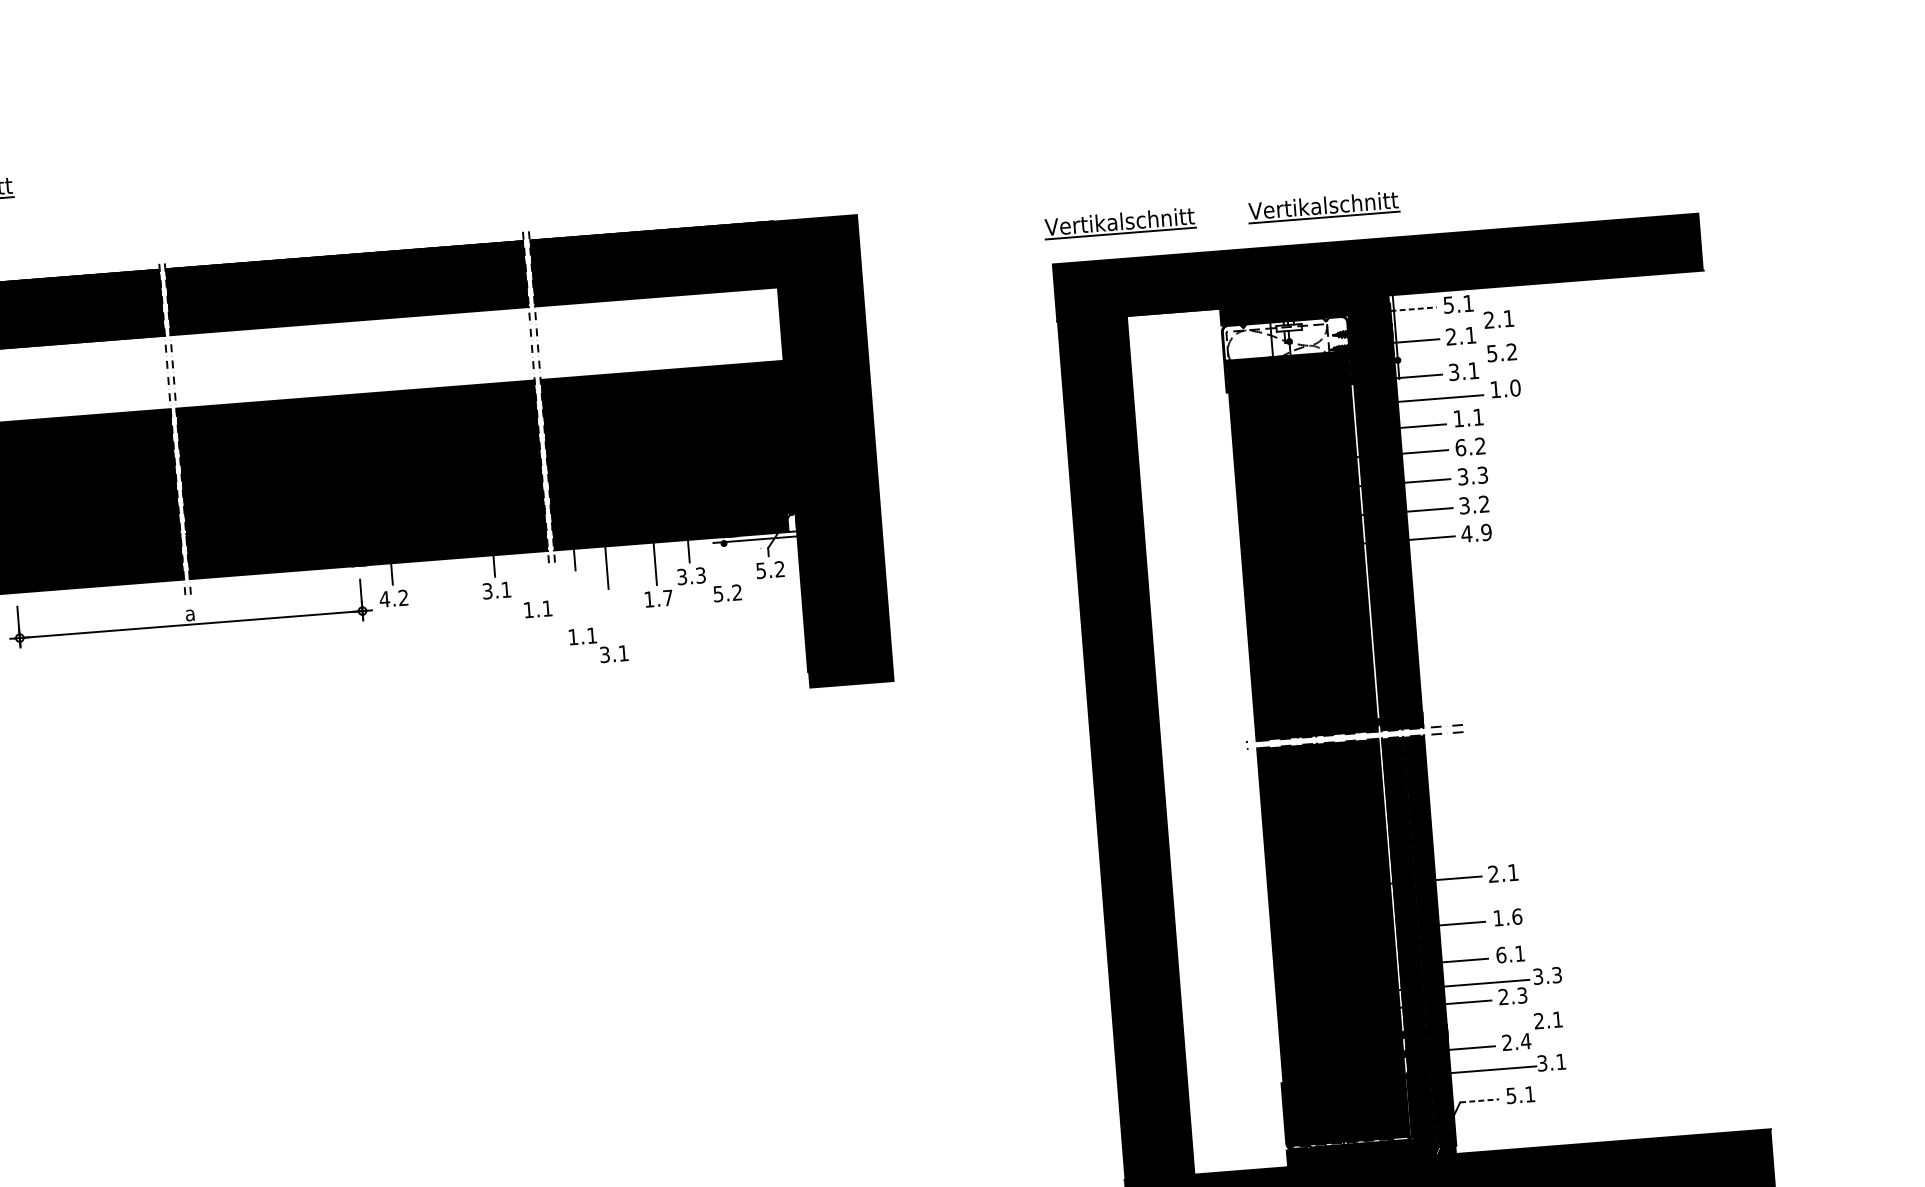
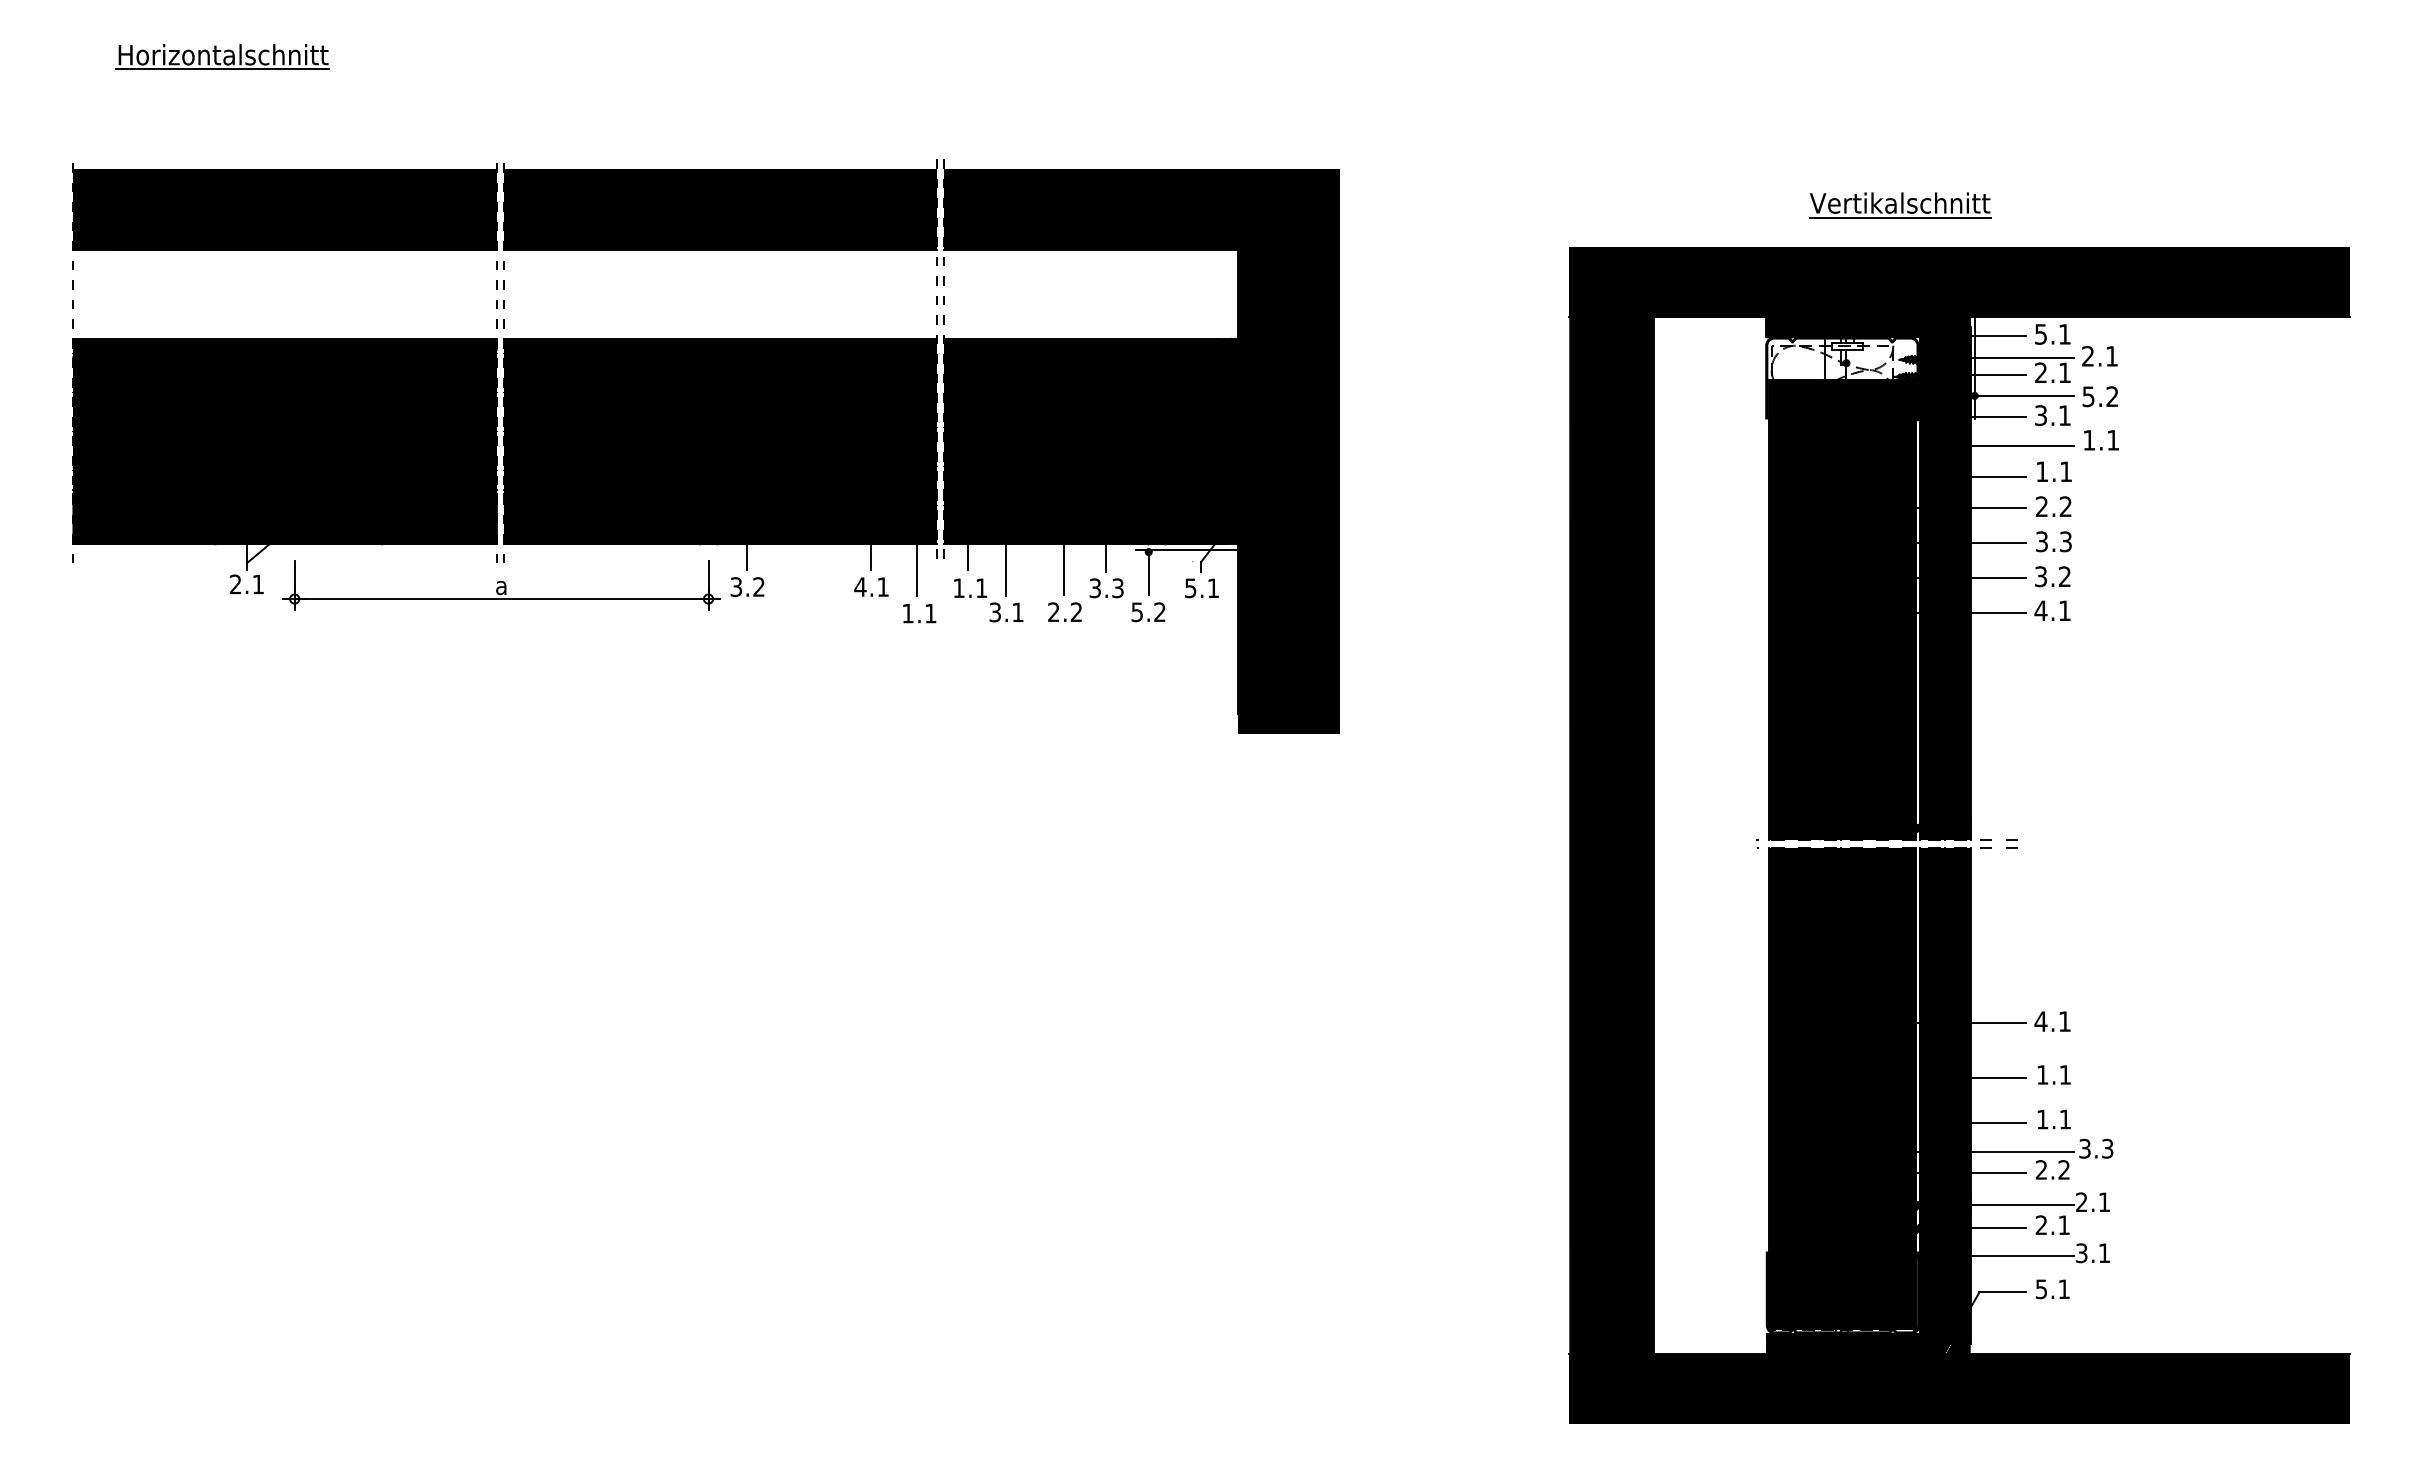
part: (1120, 223) -> (1654, 205), removed
line: (1413, 309) -> (1998, 336), dashed -> solid
line: (1433, 326) -> (2020, 358), added
line: (1438, 356) -> (2023, 395), added
text: (1515, 387) -> (2113, 439), 1.0 -> 1.1
text: (1460, 447) -> (2041, 506), 6.2 -> 2.2
fill: (792, 520) -> (1232, 531), added
text: (1486, 532) -> (2064, 610), 4.9 -> 4.1
line: (725, 561) -> (1148, 573), added
text: (779, 568) -> (1212, 587), 5.2 -> 5.1
line: (533, 570) -> (917, 566), added
text: (487, 590) -> (860, 586), 3.1 -> 4.1
text: (384, 598) -> (736, 586), 4.2 -> 3.2
text: (658, 598) -> (1065, 611), 1.7 -> 2.2
text: (598, 645) -> (988, 600), moved
text: (1493, 874) -> (2040, 1021), 2.1 -> 4.1
text: (1517, 916) -> (2065, 1074), 1.6 -> 1.1
text: (1501, 955) -> (2042, 1119), 6.1 -> 1.1
text: (1521, 995) -> (2063, 1169), 2.3 -> 2.2
line: (1487, 1027) -> (2019, 1205), added
text: (1525, 1040) -> (2063, 1224), 2.4 -> 2.1
line: (1480, 1100) -> (2003, 1292), dashed -> solid

